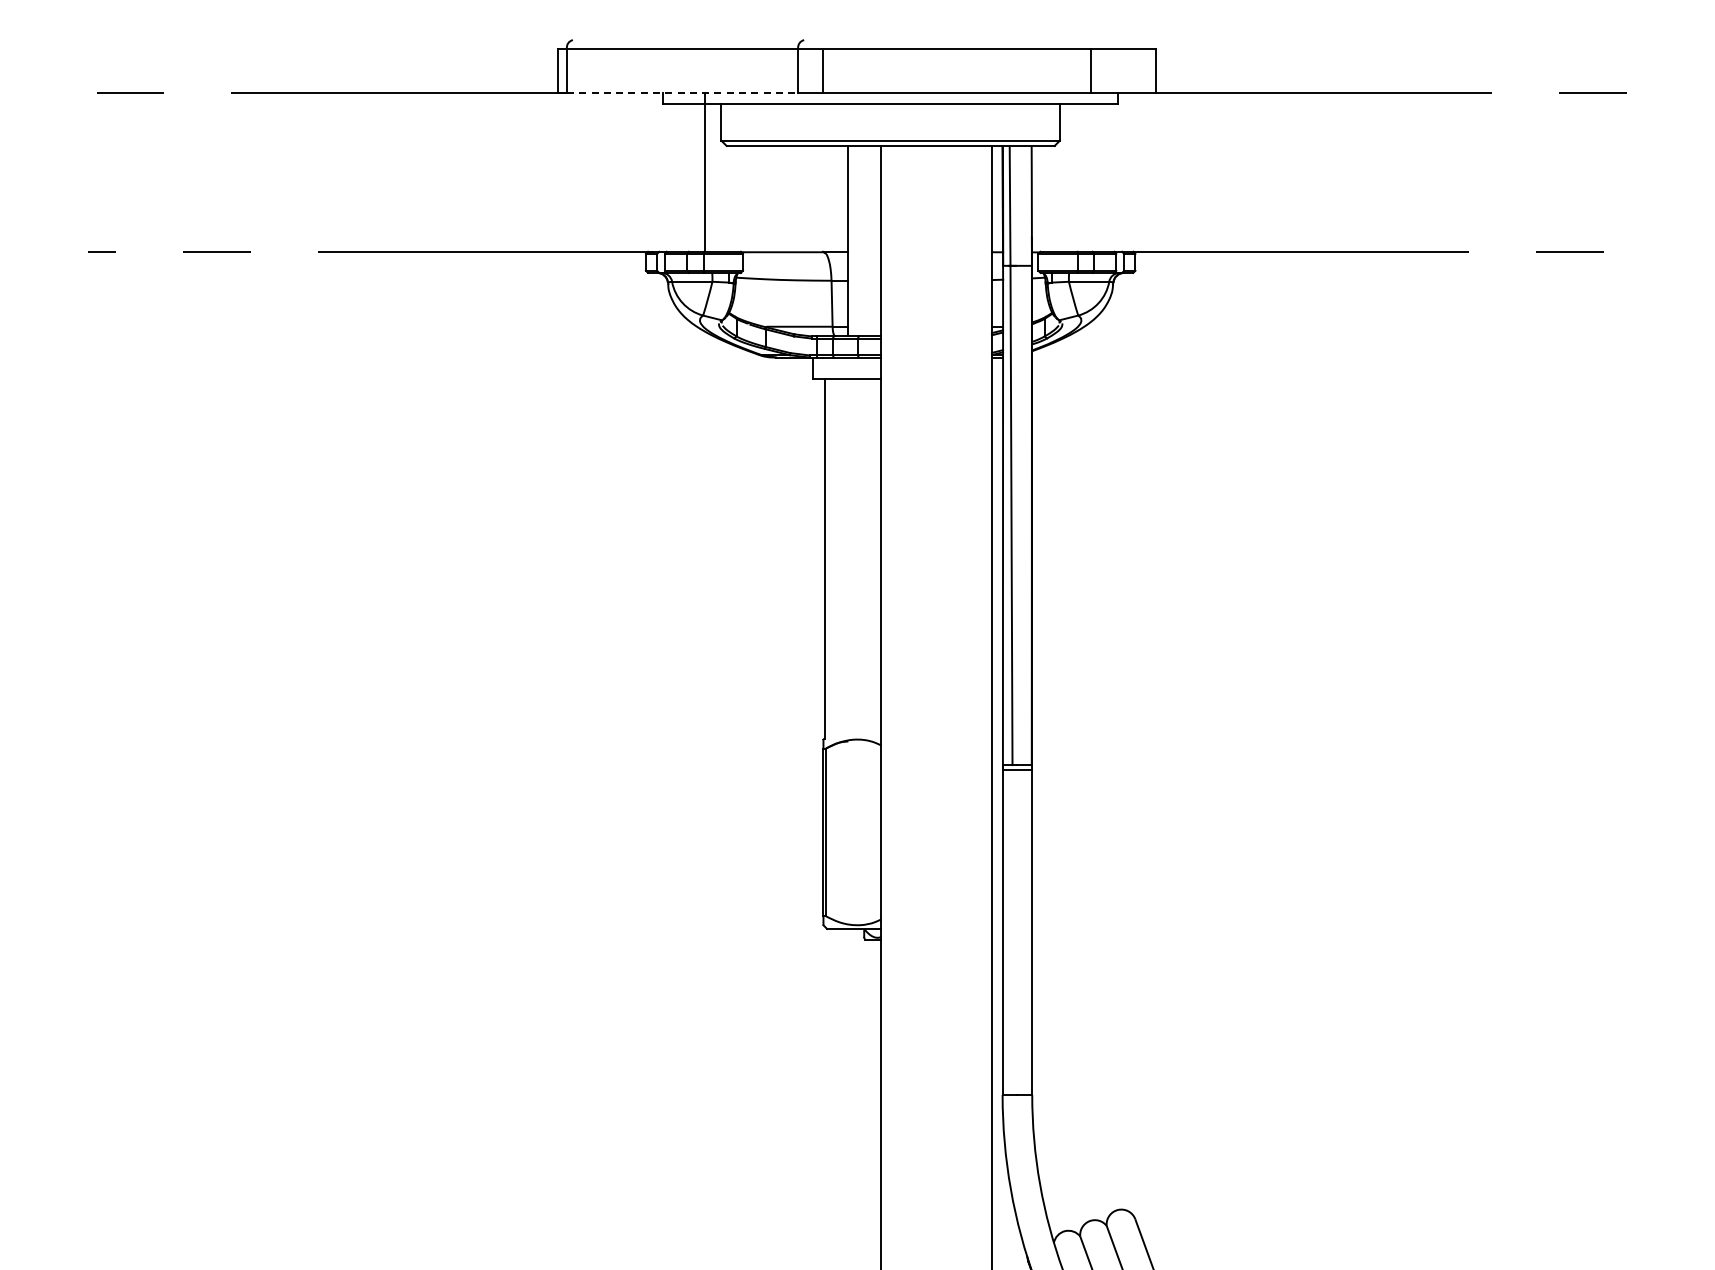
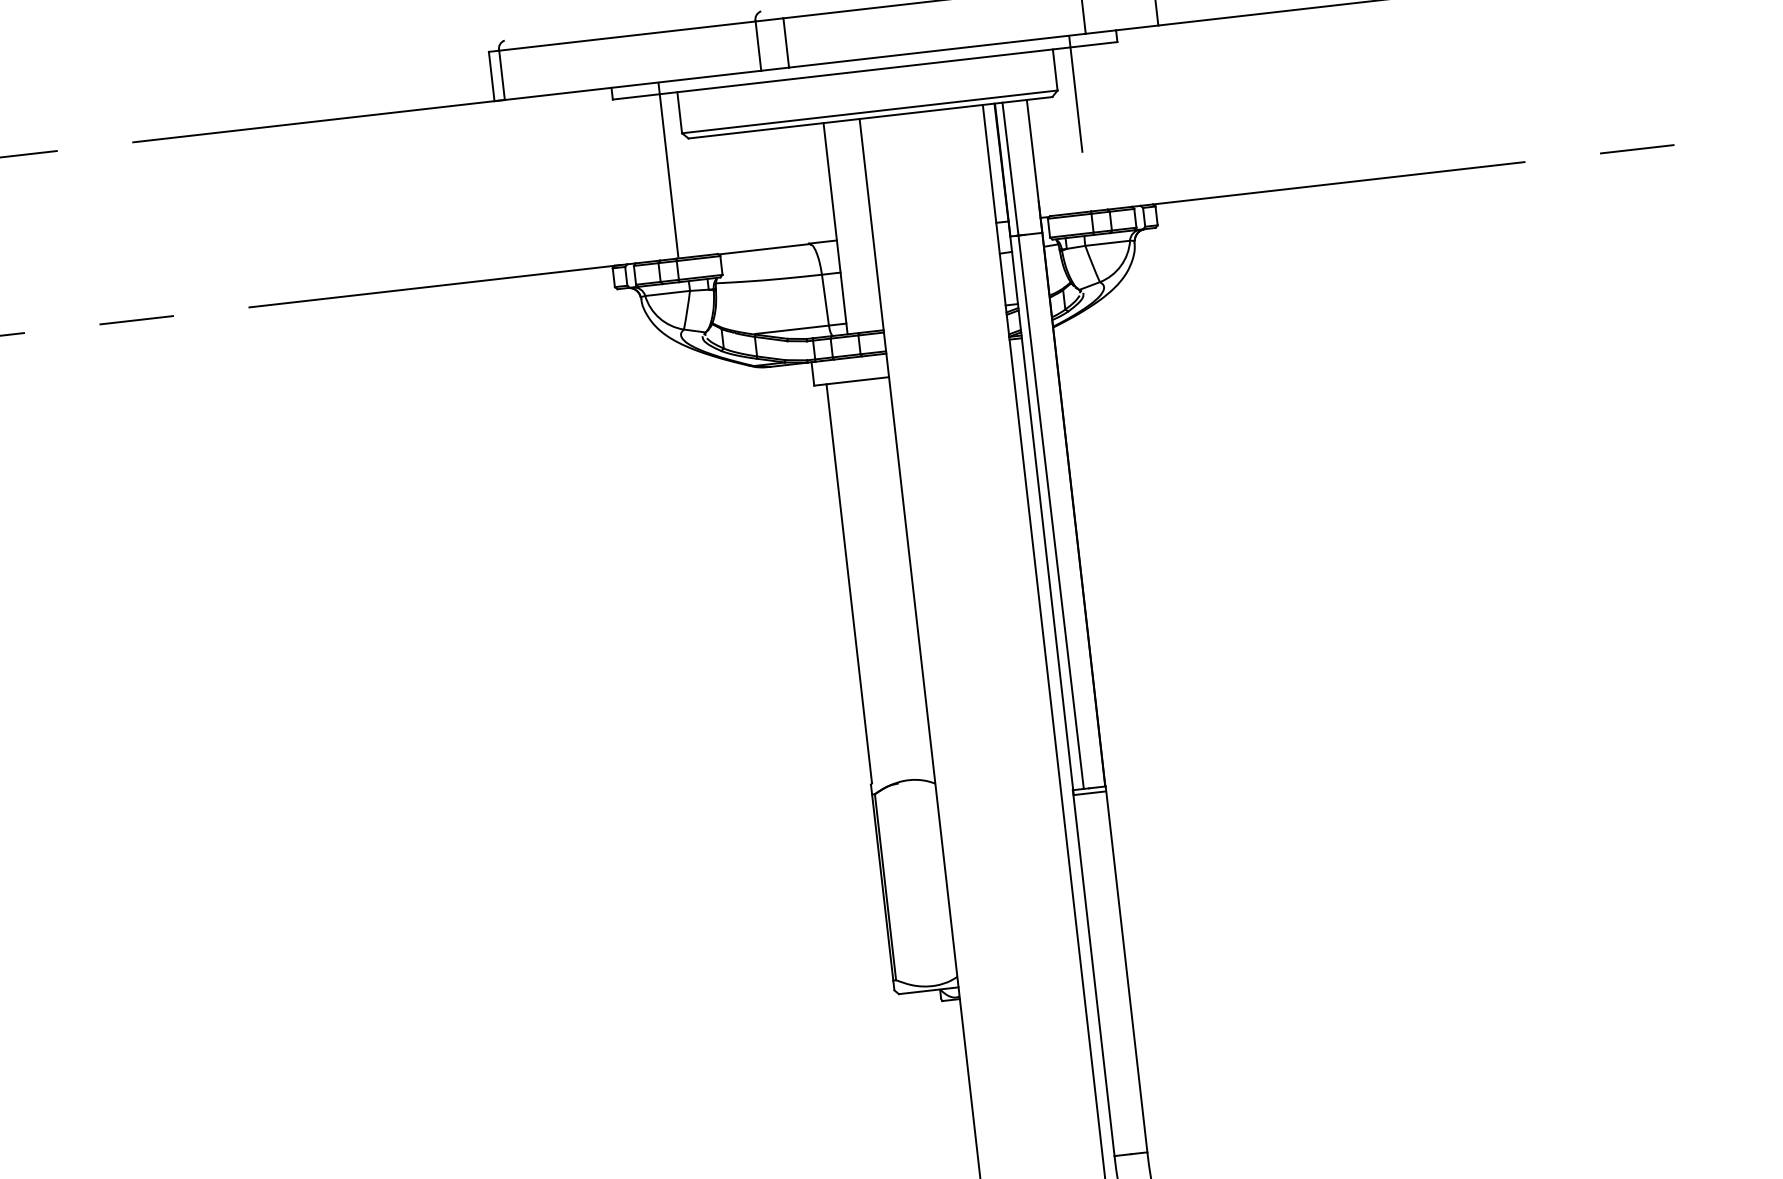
line: (682, 93) -> (633, 85), dashed -> solid
line: (1075, 145) -> (1075, 93), added

